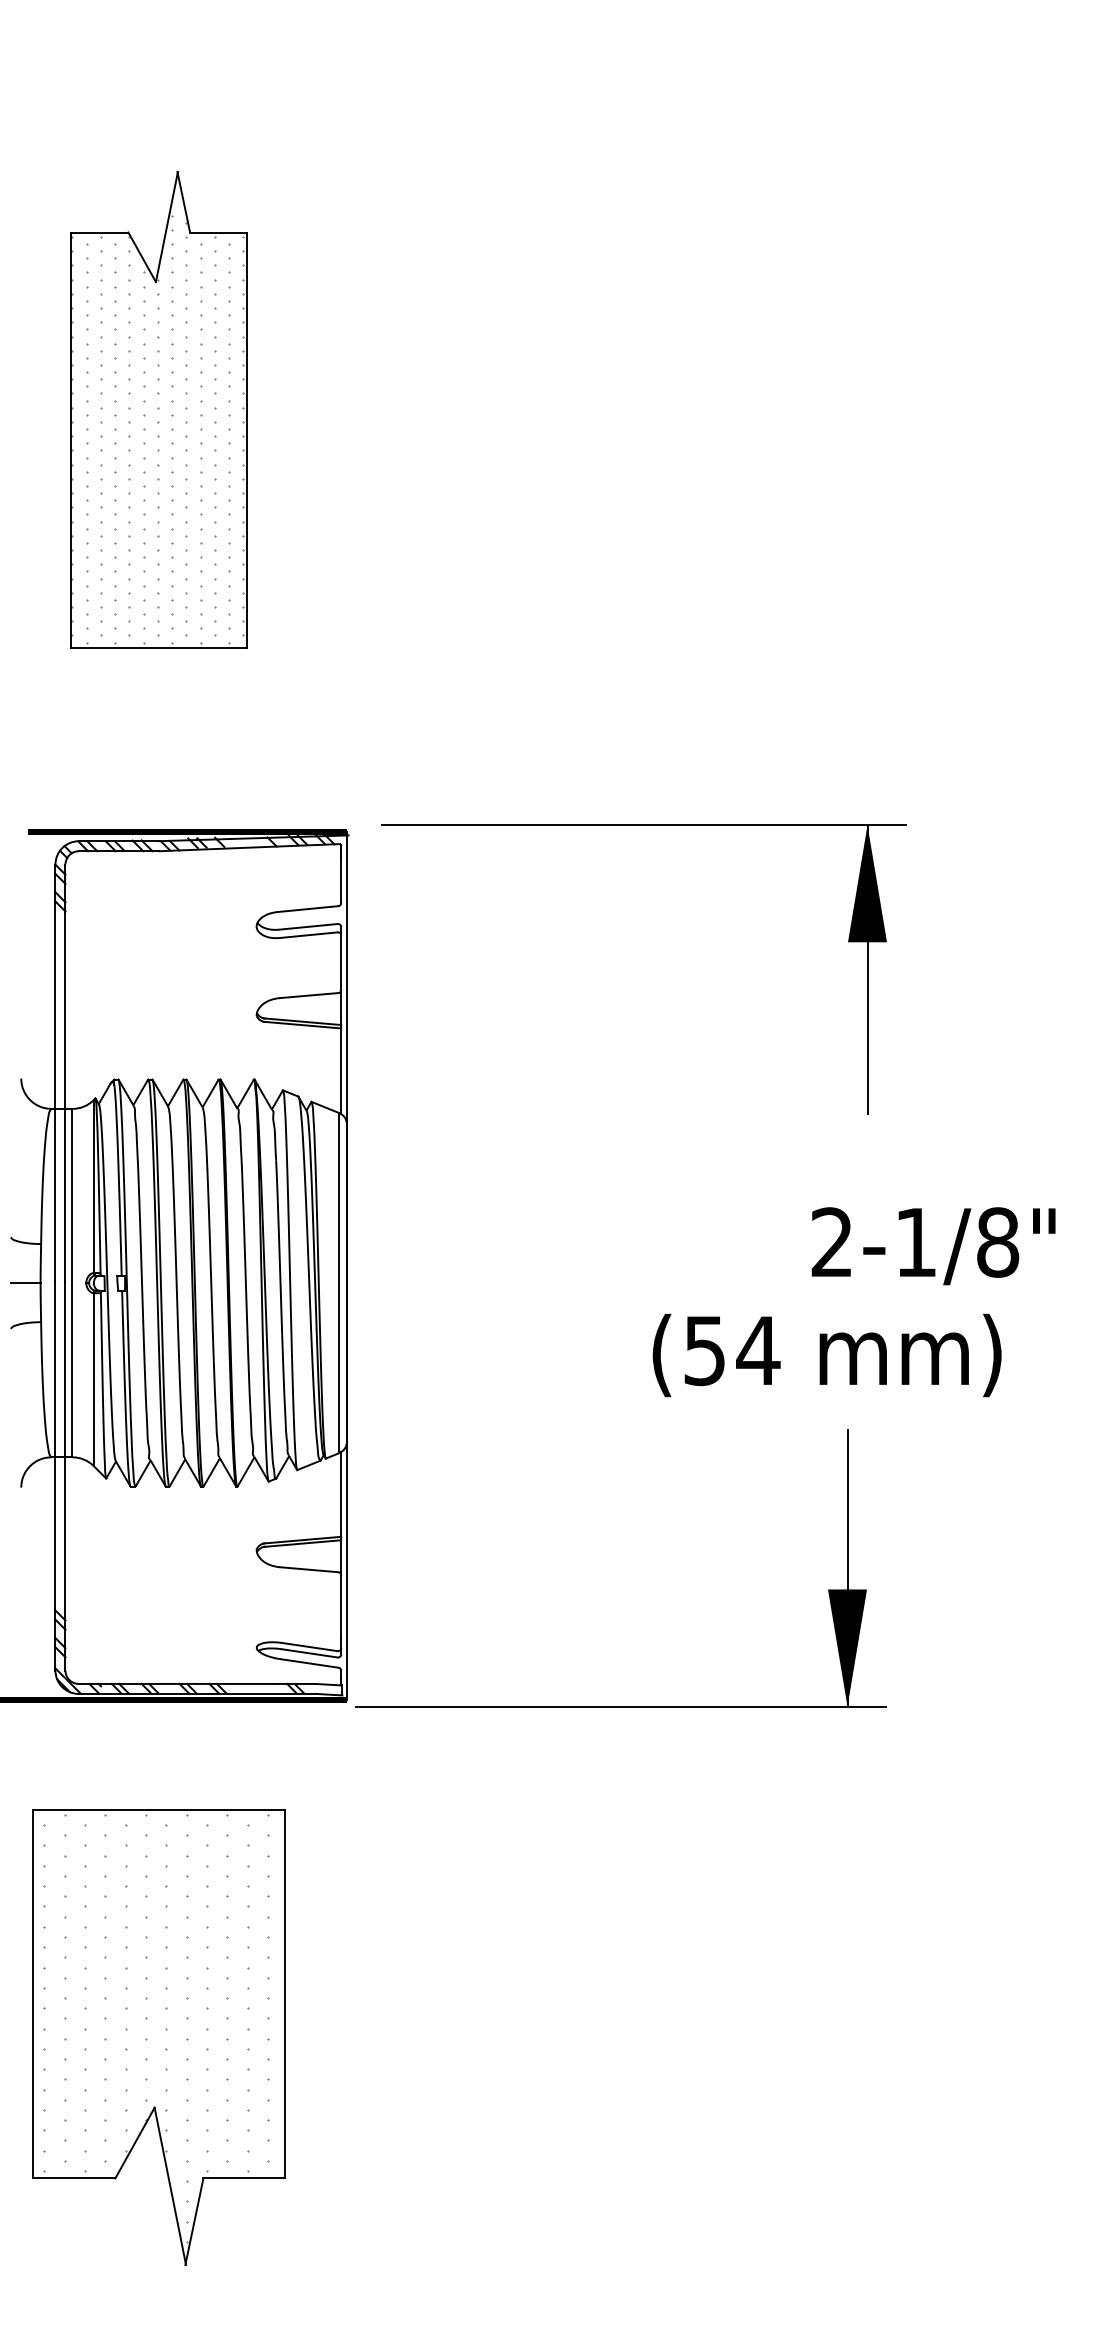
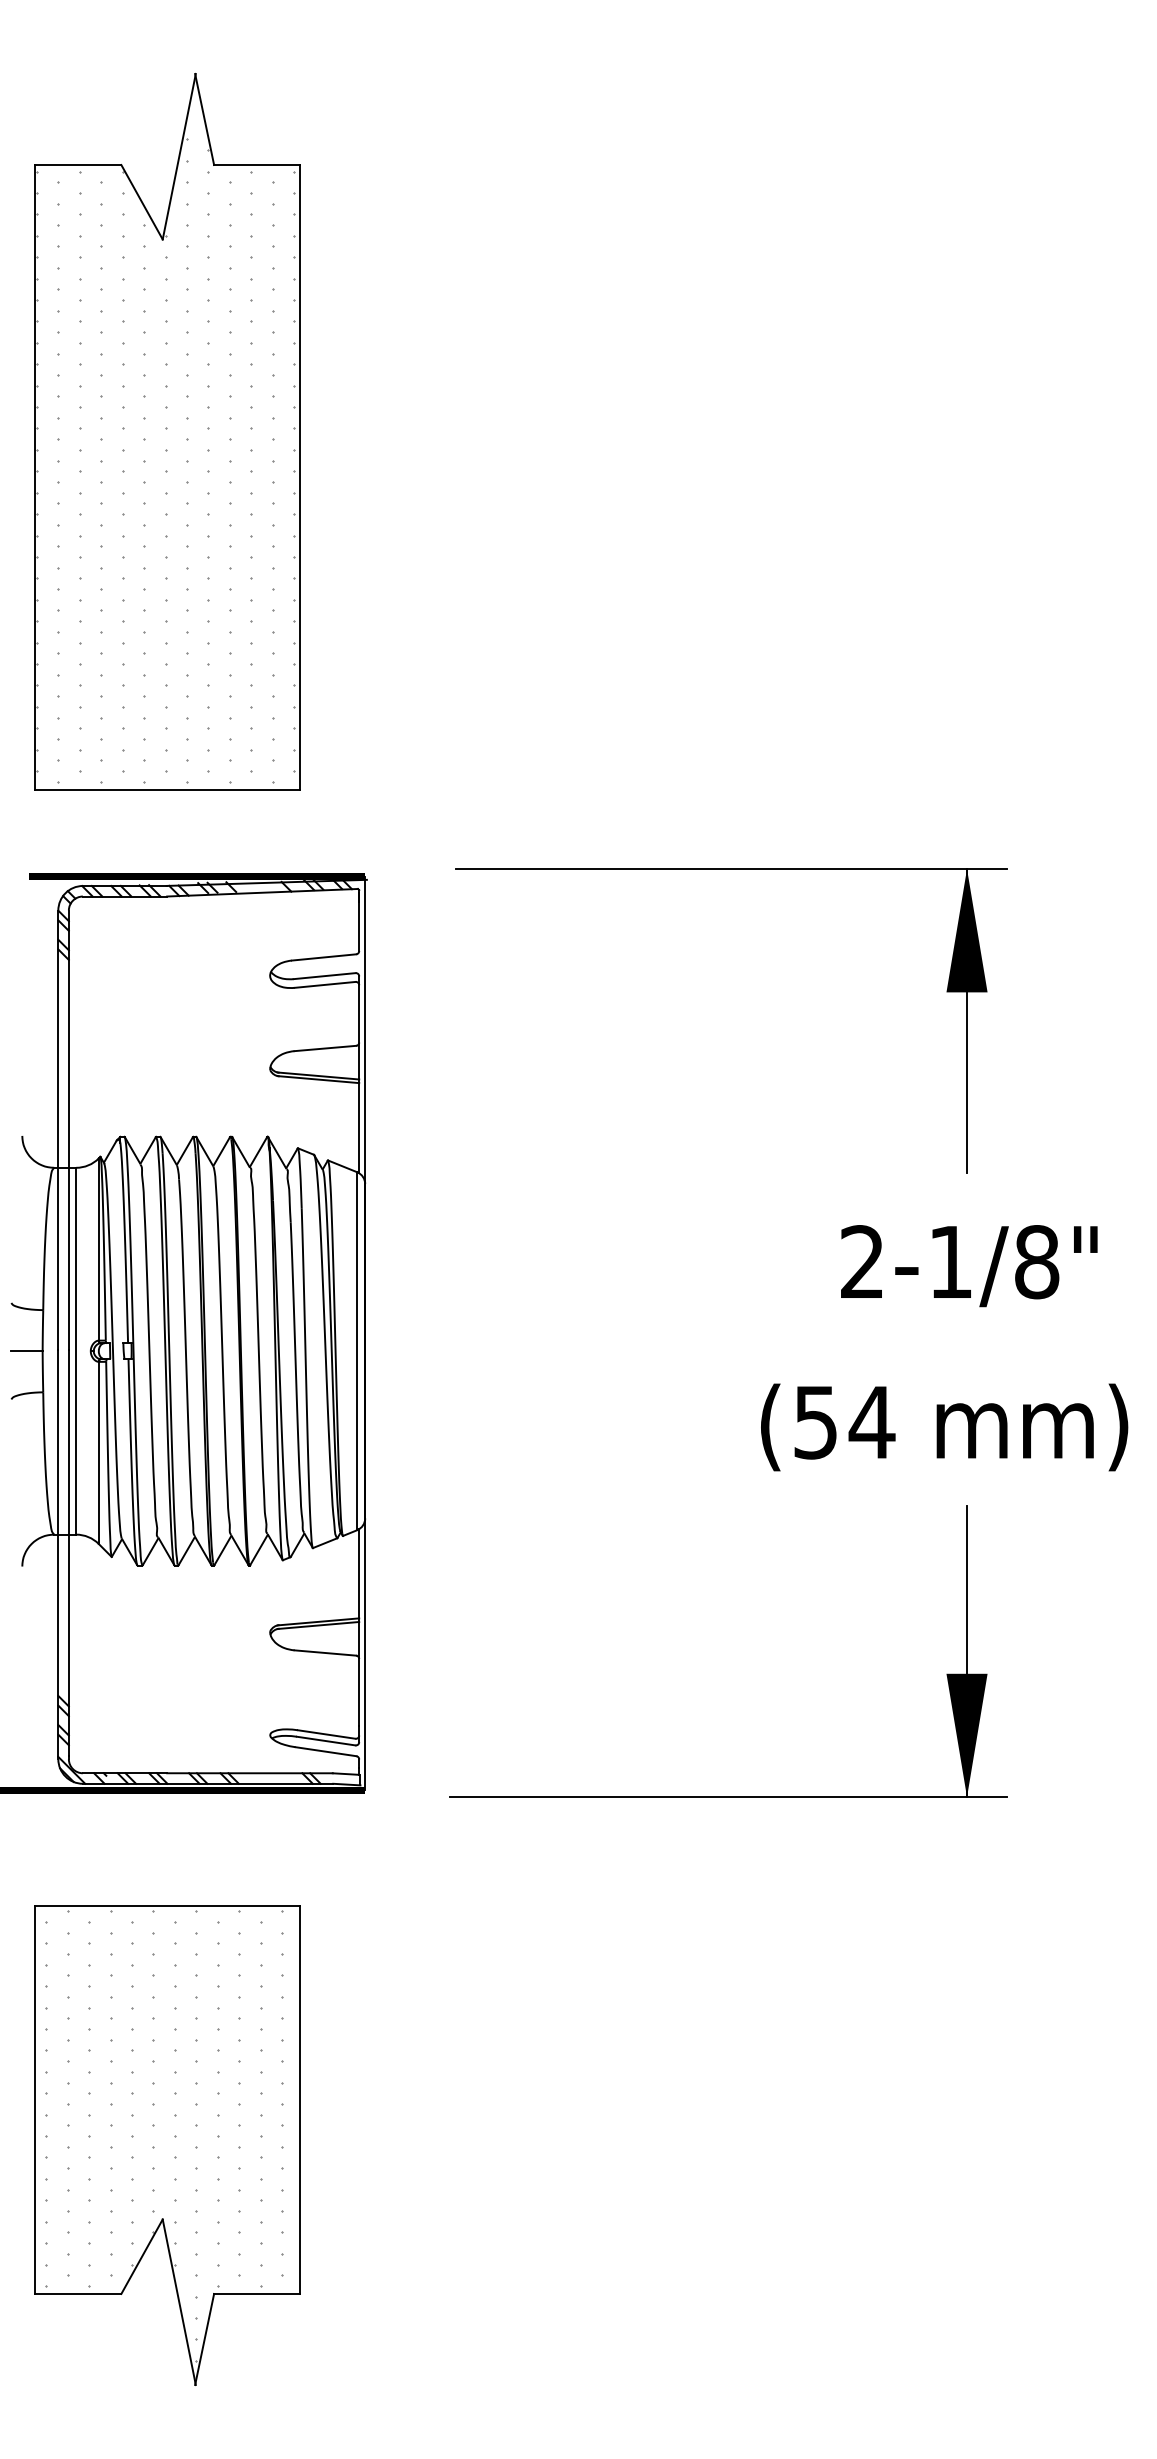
part: (158, 409) -> (166, 431), size x1.43
part: (643, 825) -> (731, 869), moved
text: (933, 1246) -> (969, 1266), moved
text: (826, 1355) -> (943, 1427), moved
part: (620, 1706) -> (728, 1797), moved

